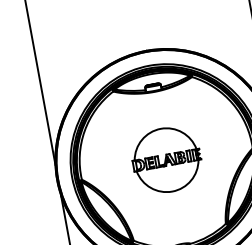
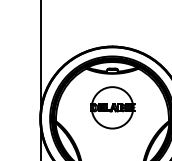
part: (166, 159) -> (112, 107), moved

